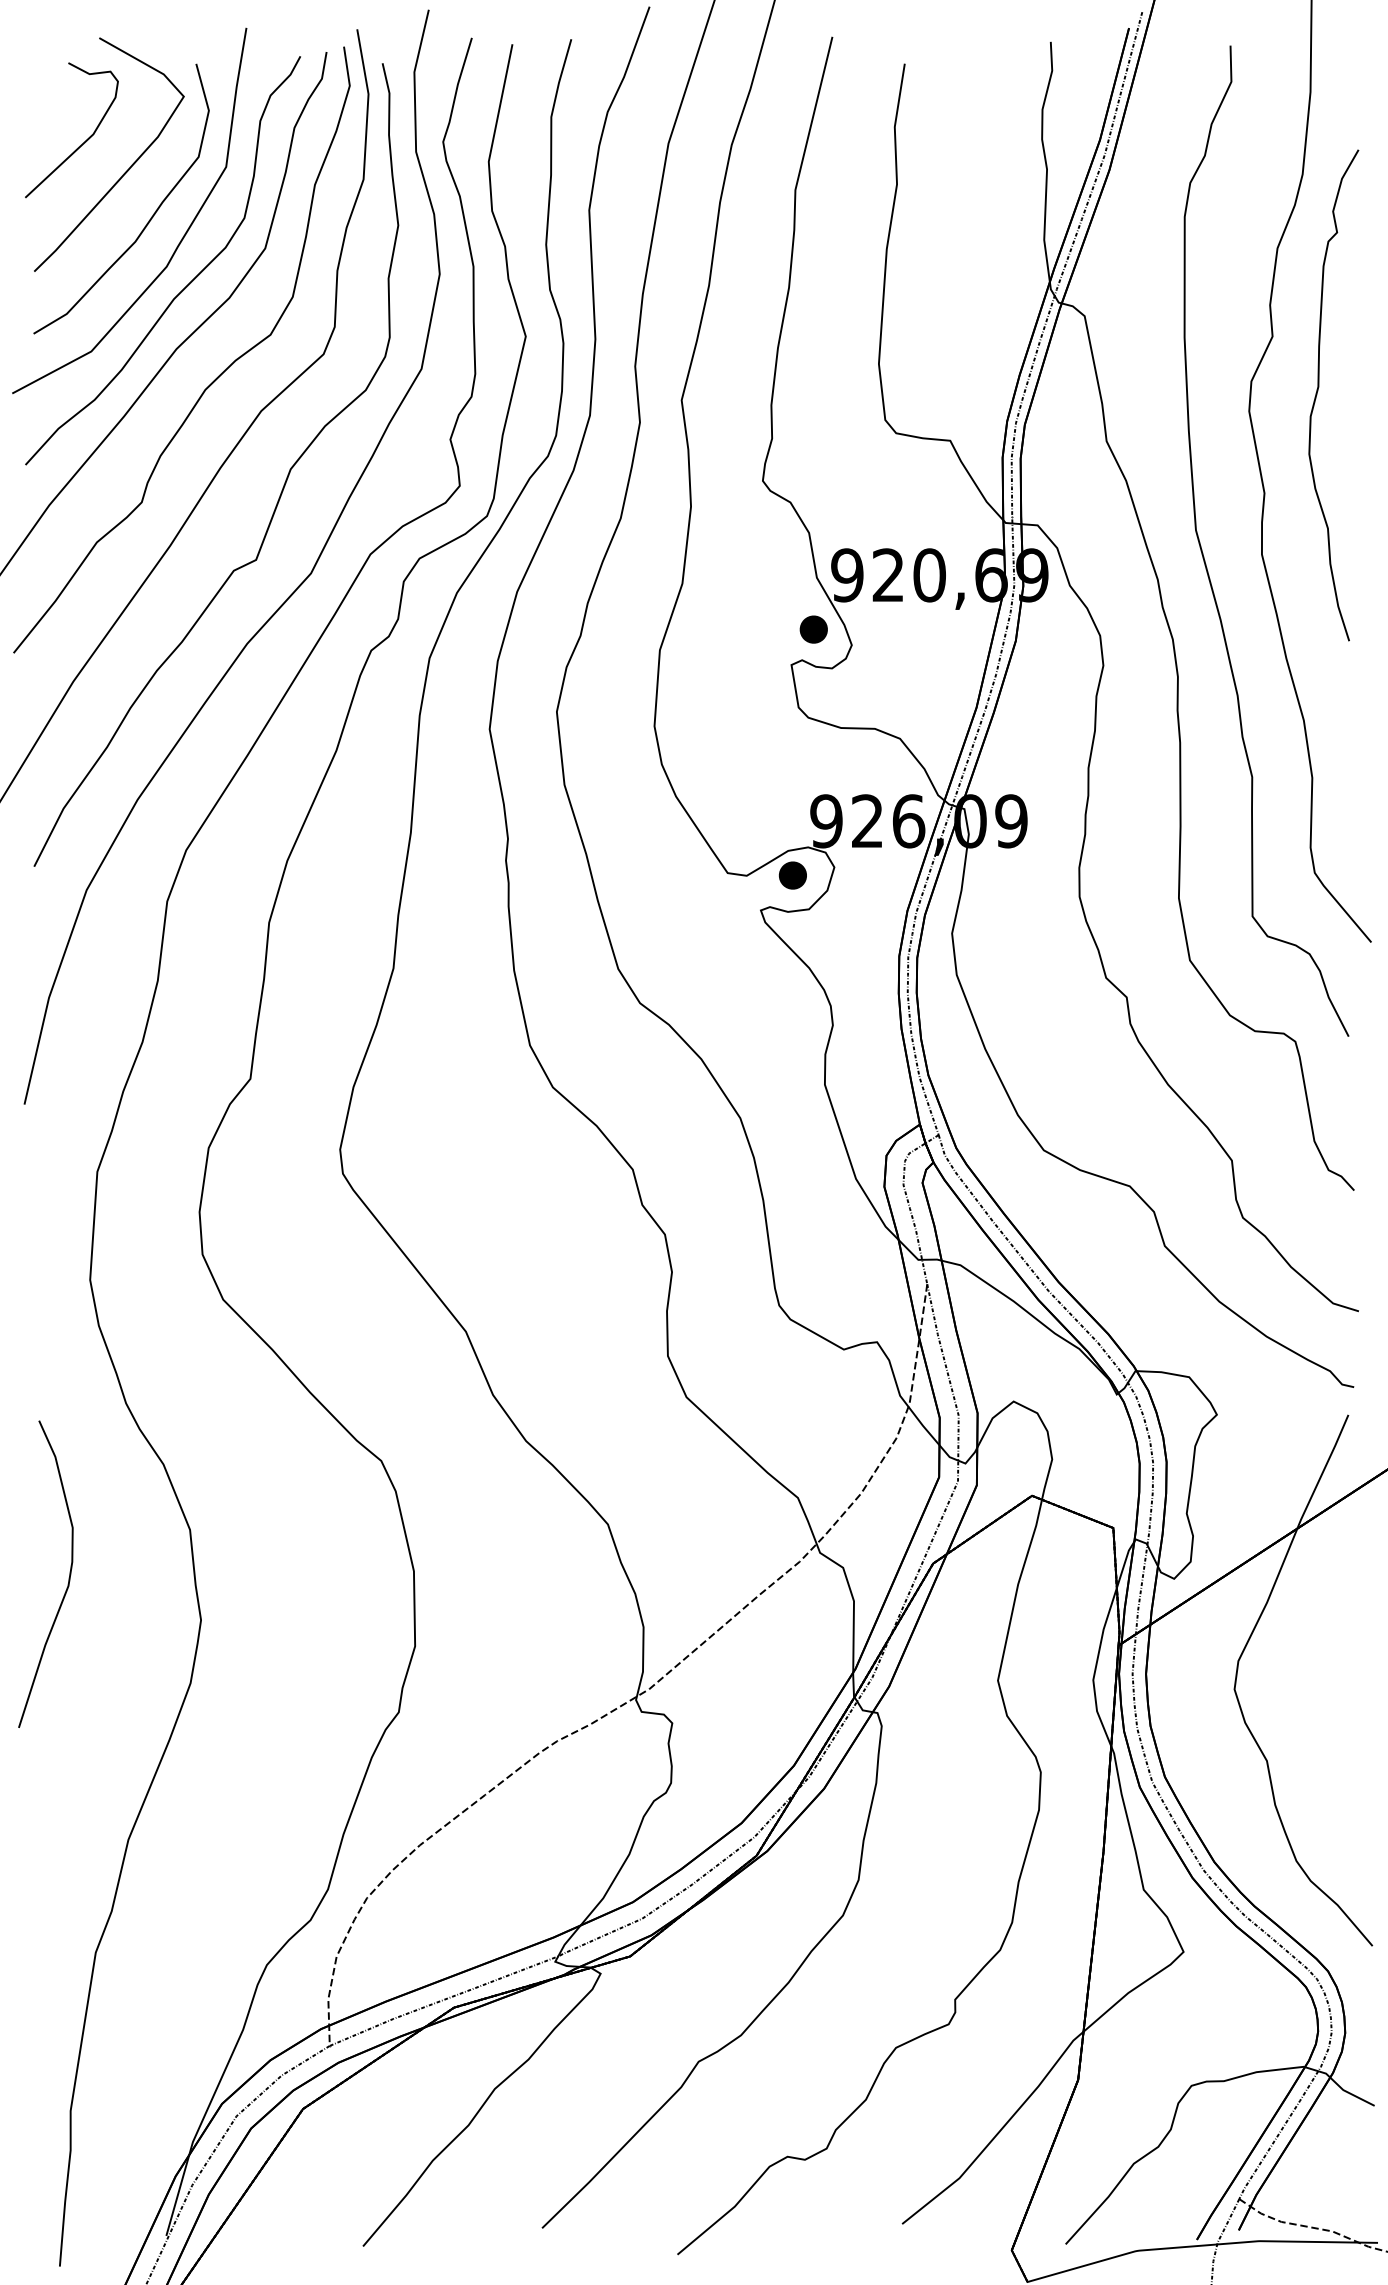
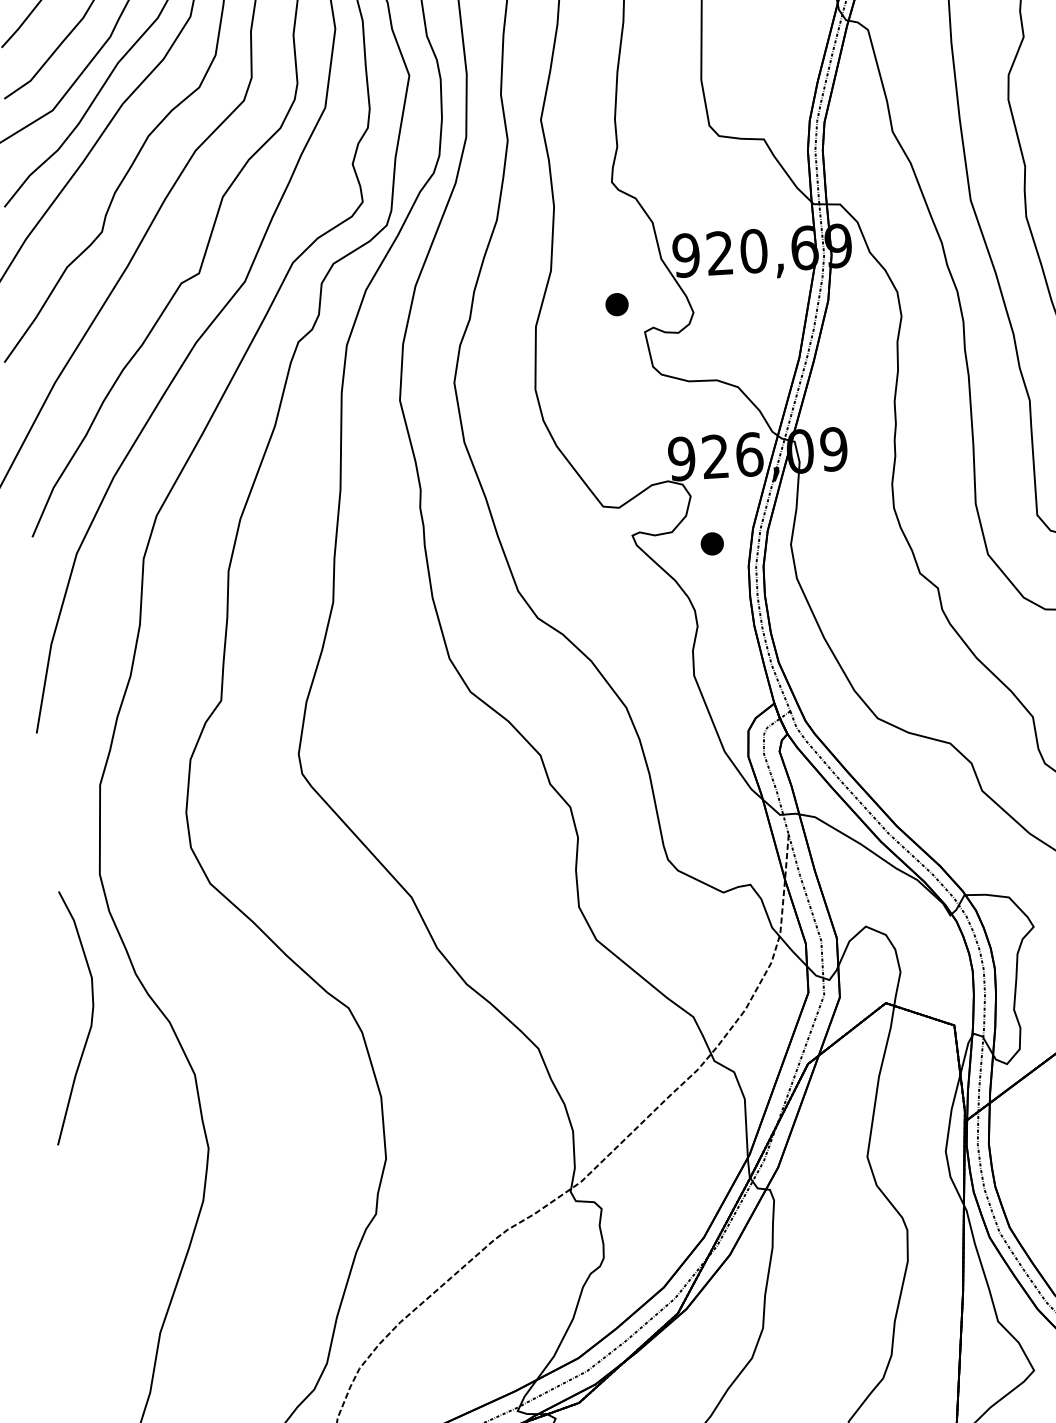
part: (813, 629) -> (616, 304), moved
part: (792, 875) -> (711, 543), moved
curve: (68, 1577) -> (91, 1019), moved

